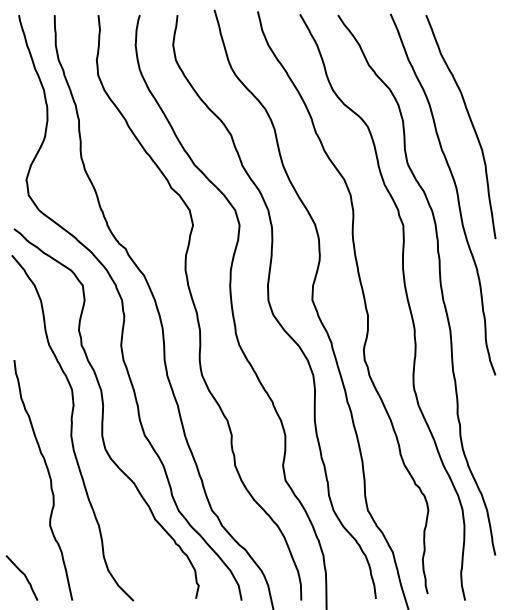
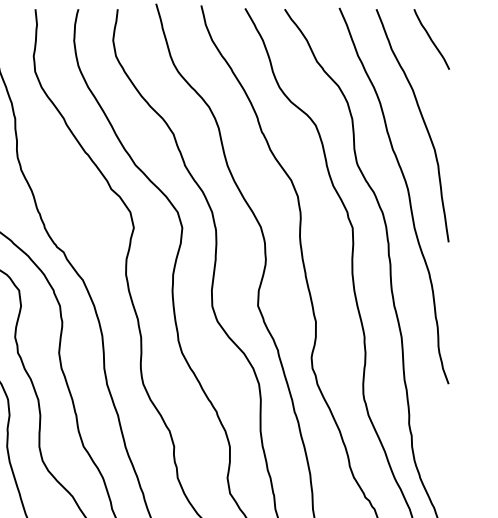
curve: (478, 44) -> (430, 39), added

